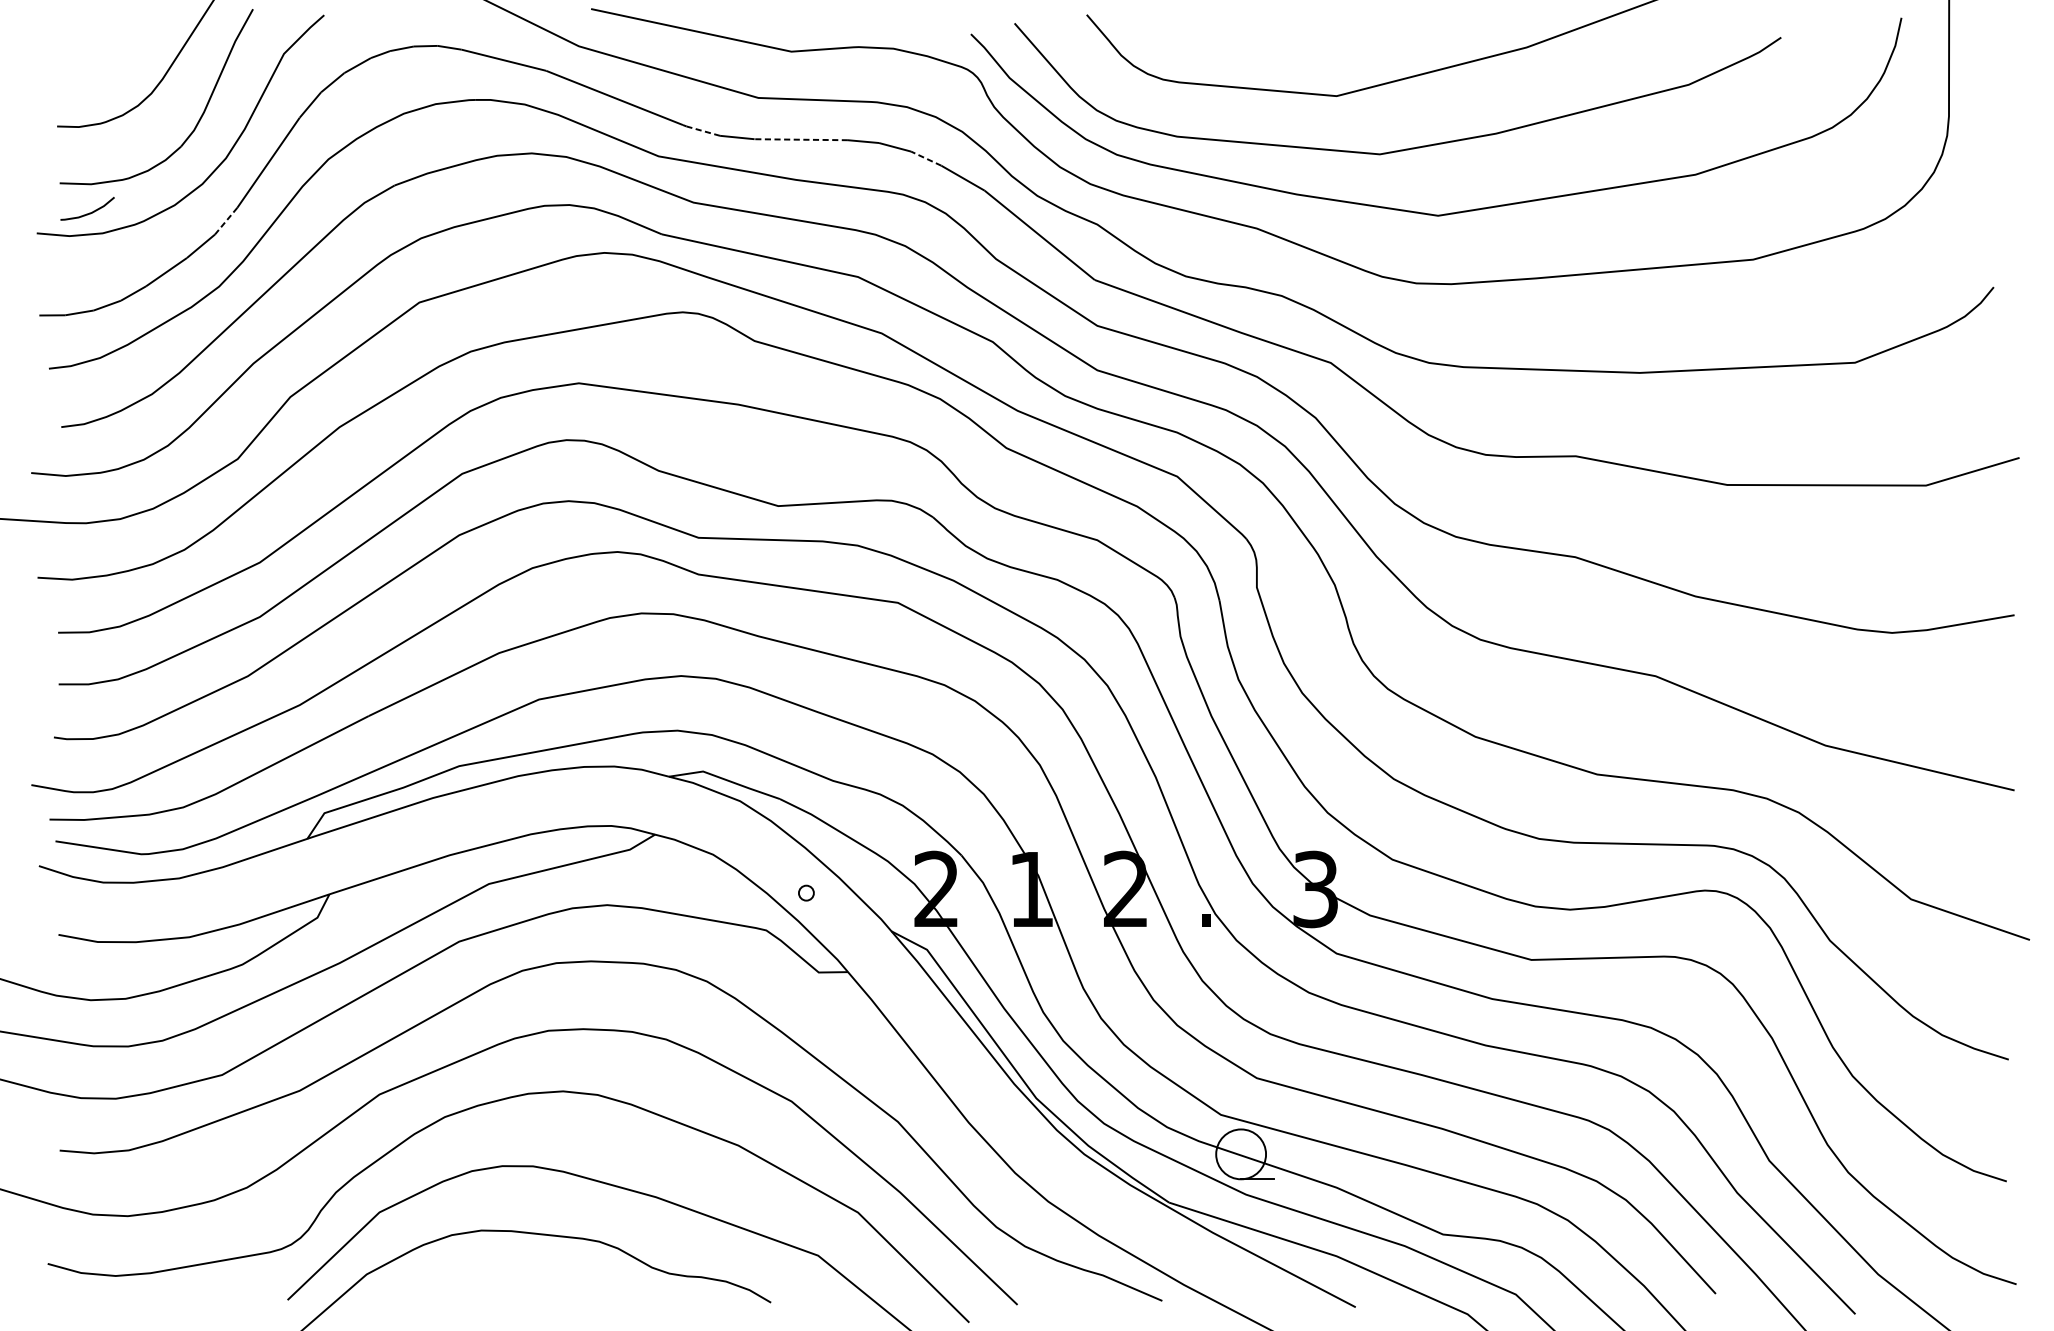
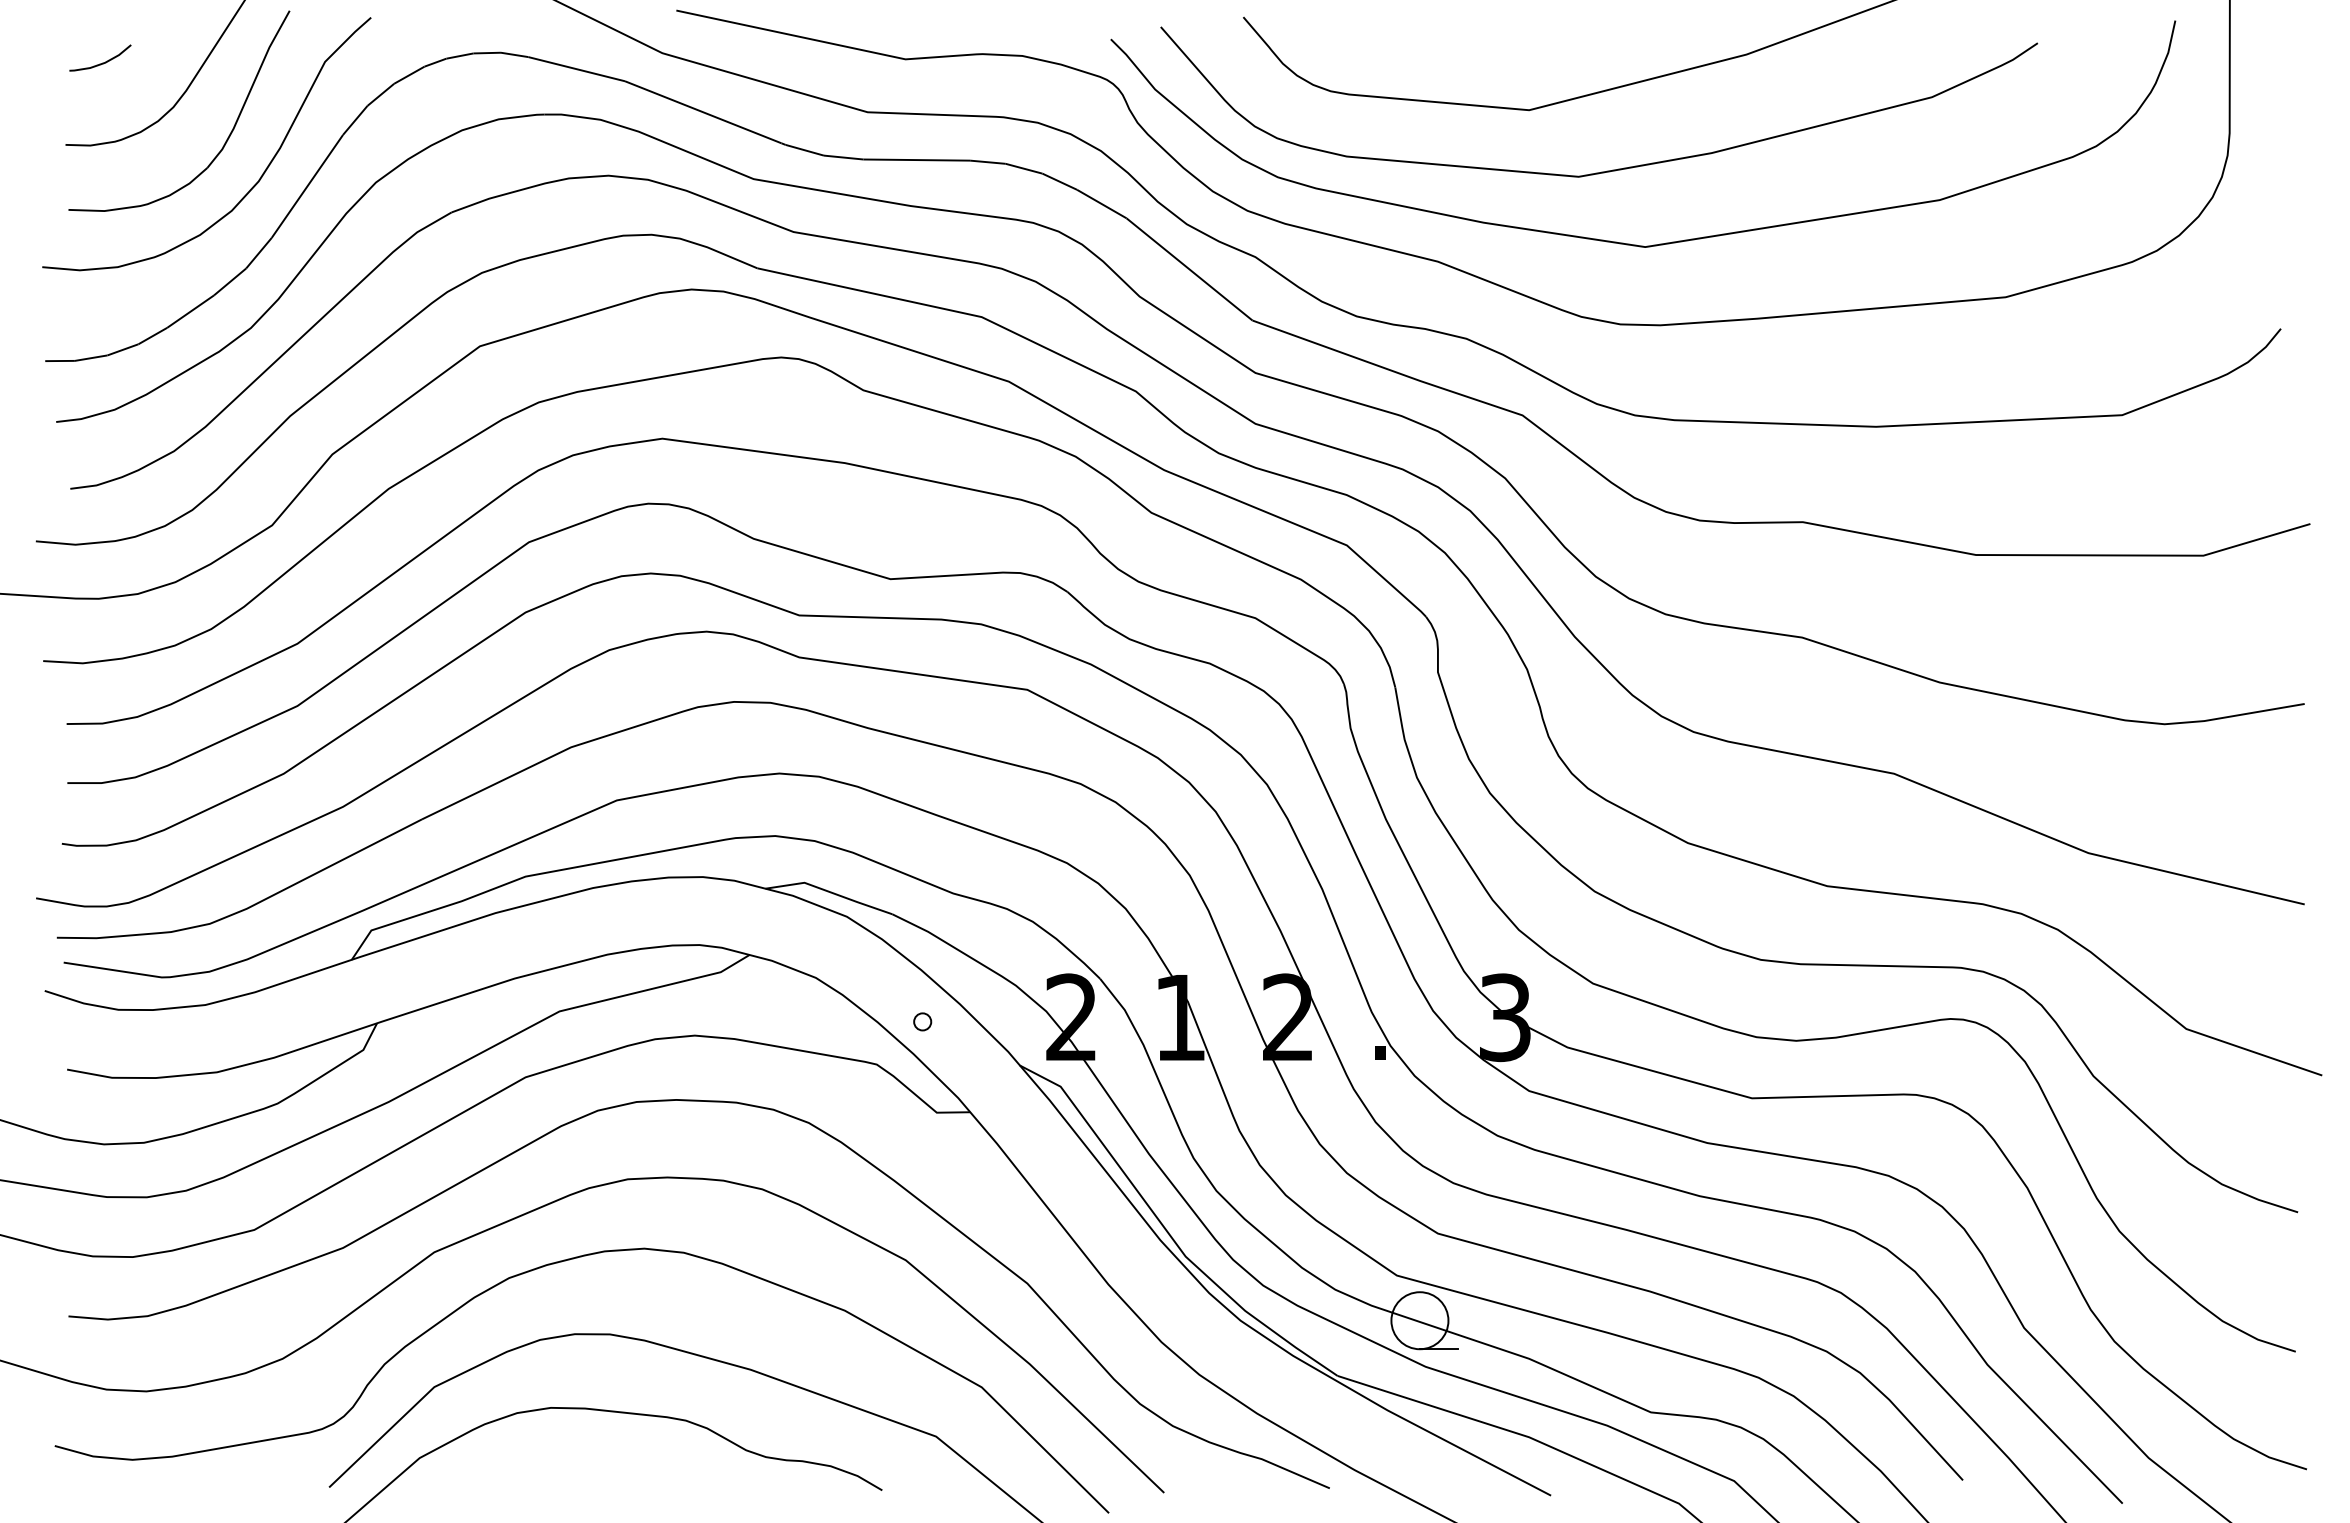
line: (703, 131) -> (804, 150), dashed -> solid
line: (801, 140) -> (916, 160), dashed -> solid
line: (926, 158) -> (1059, 181), dashed -> solid
curve: (89, 212) -> (102, 62), moved
line: (225, 221) -> (258, 253), dashed -> solid

